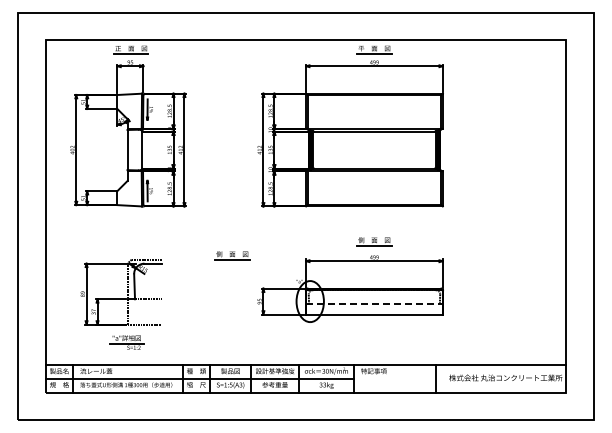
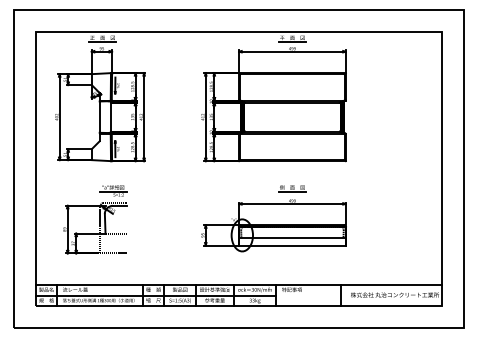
part: (232, 255) -> (181, 199), removed
line: (374, 304) -> (292, 237), dashed -> solid
part: (126, 342) -> (112, 190), moved

